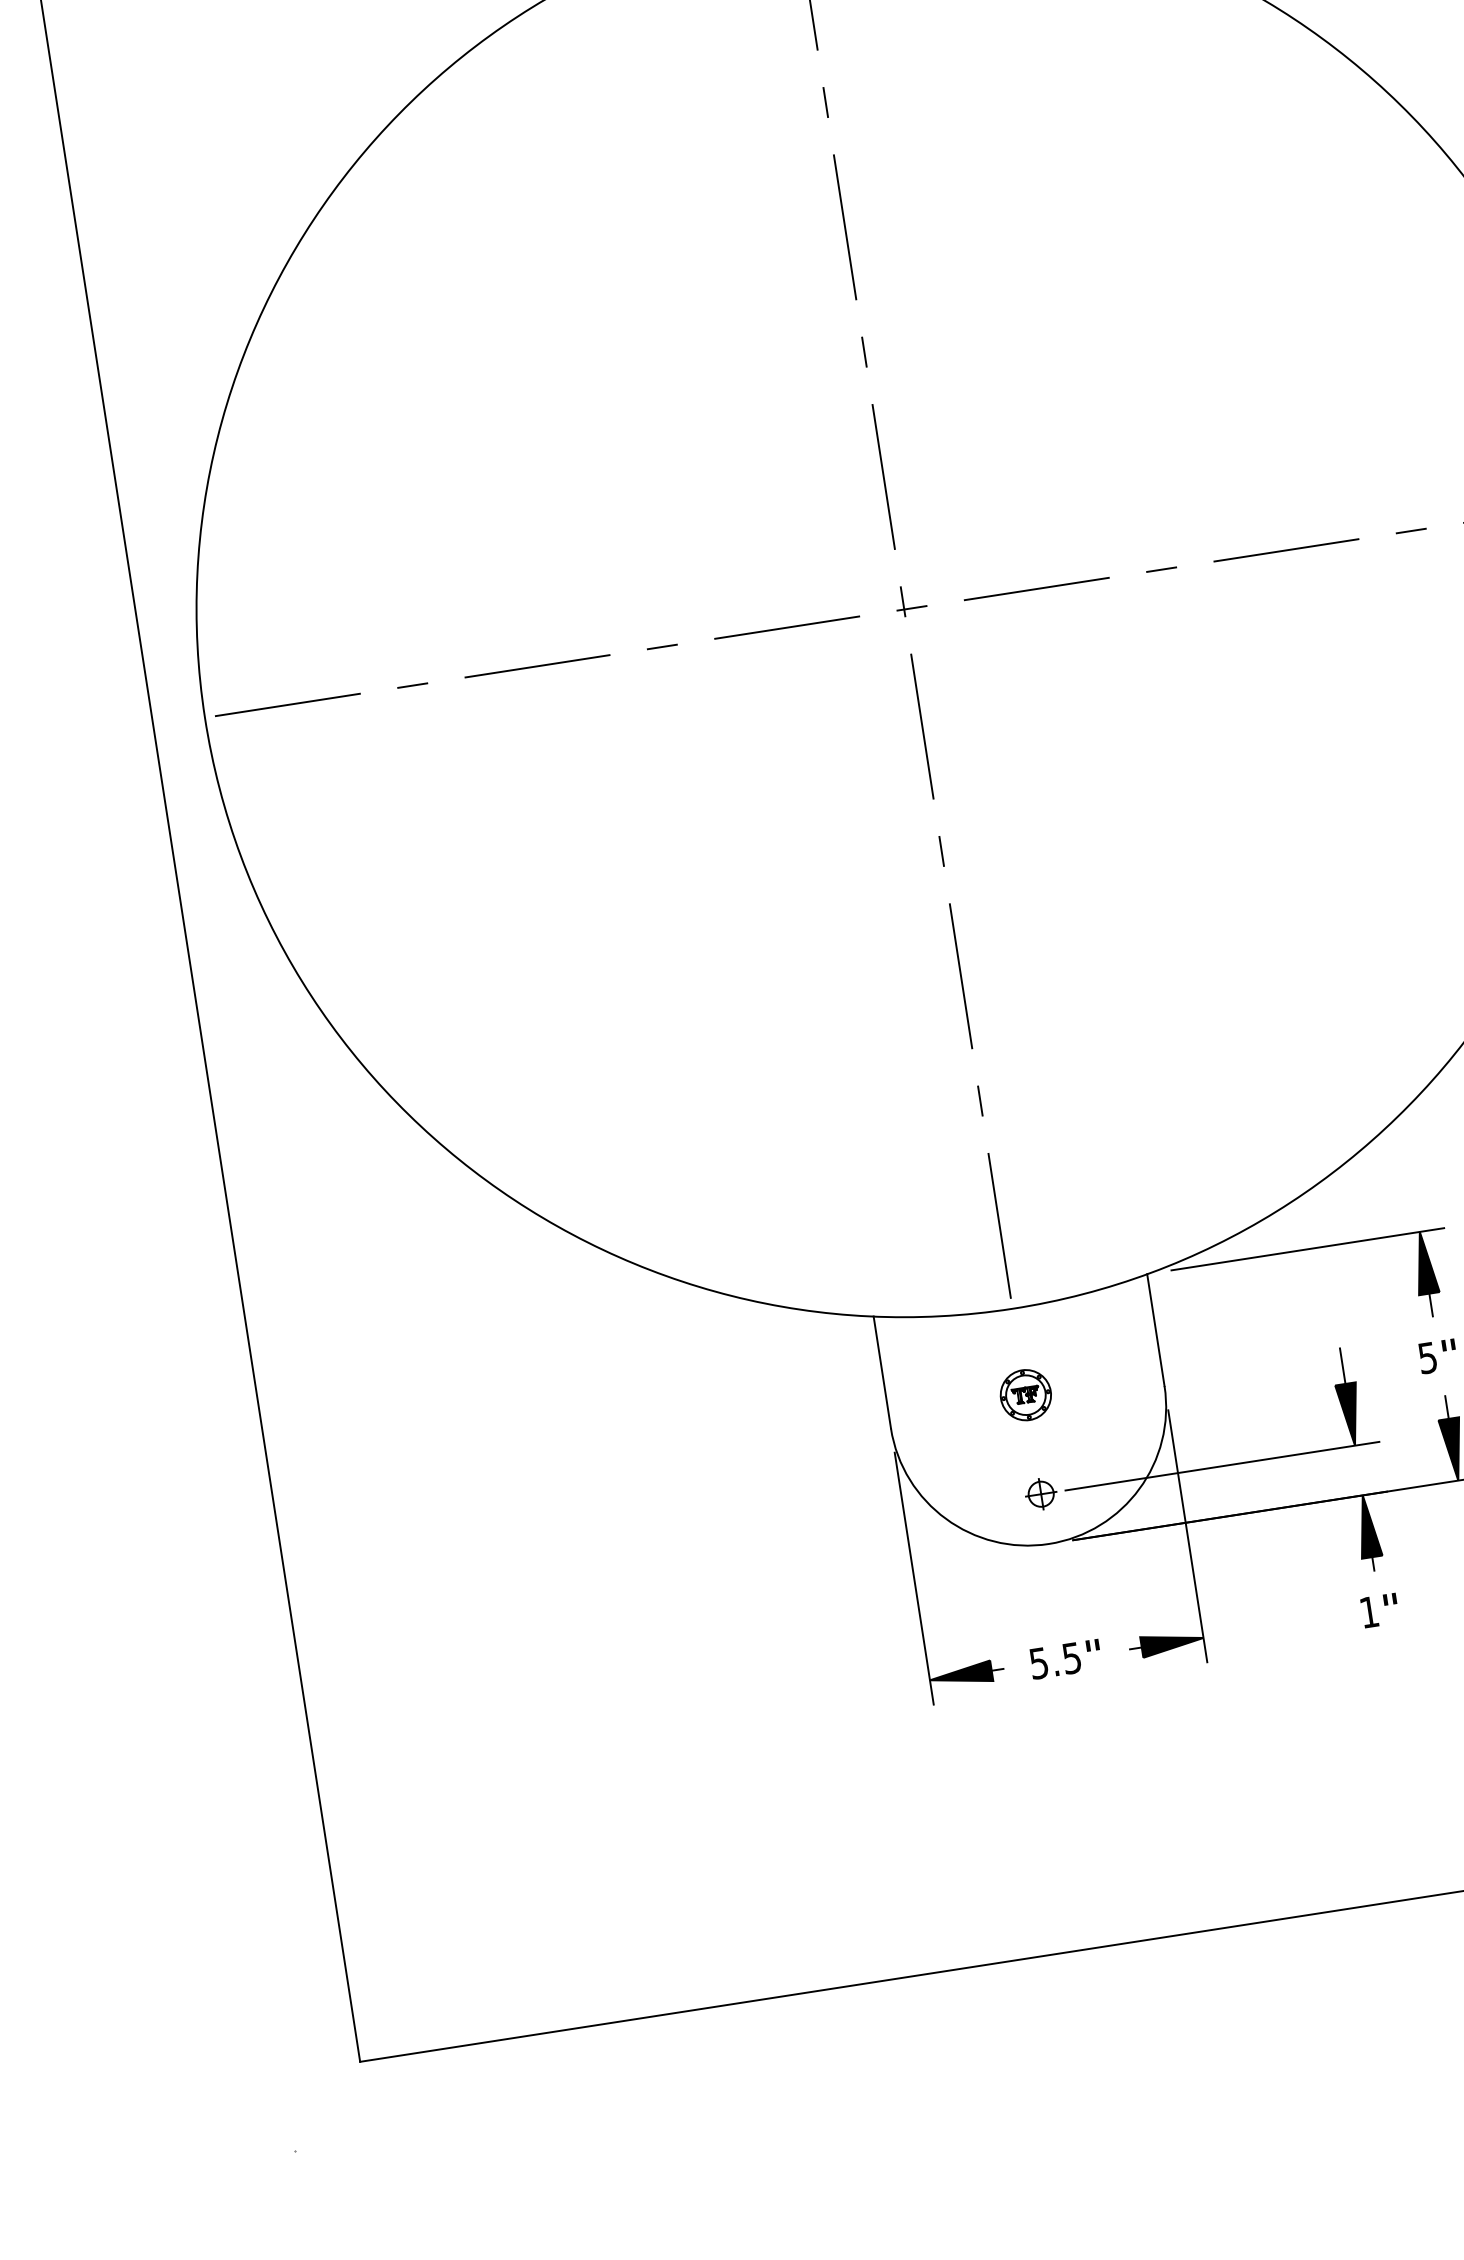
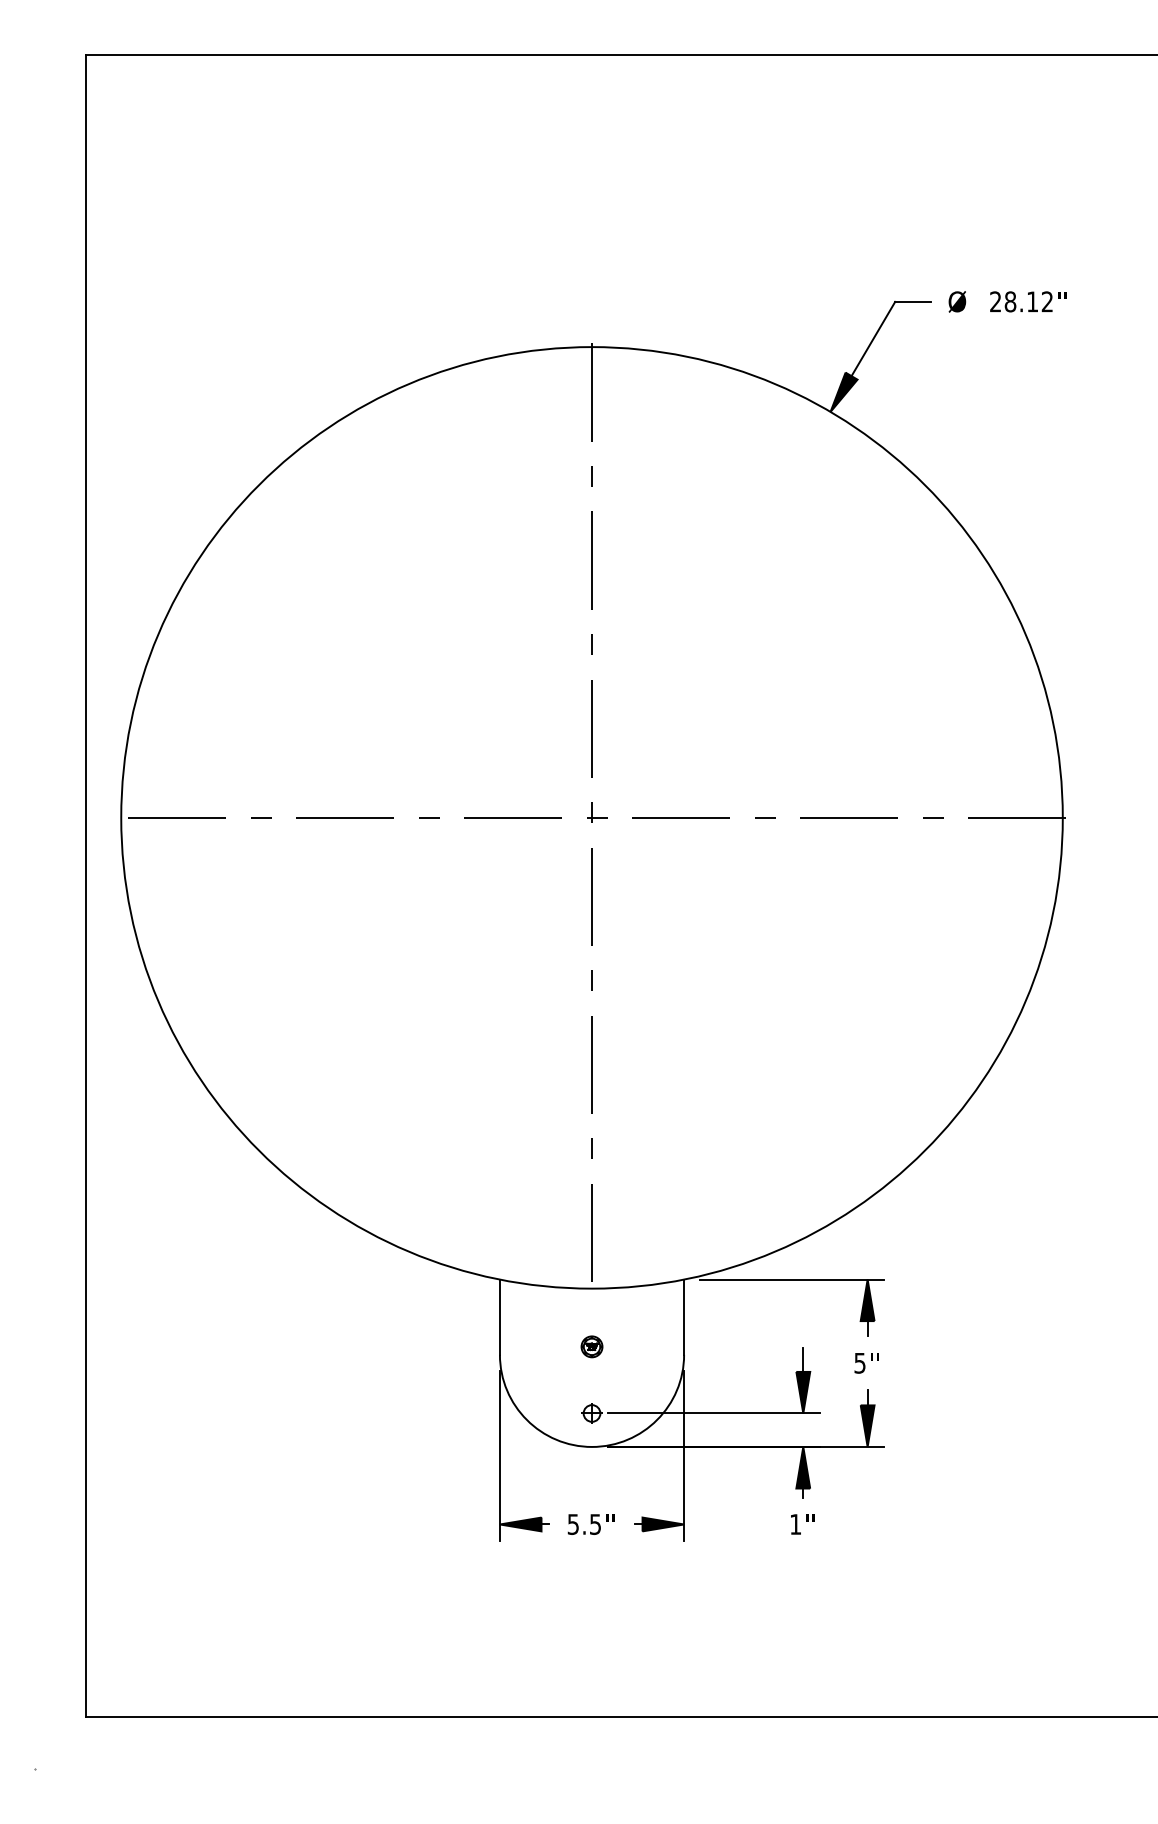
part: (1025, 1394) -> (591, 1346), size x0.62

